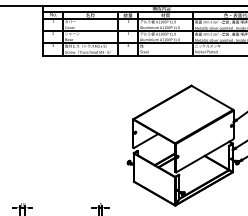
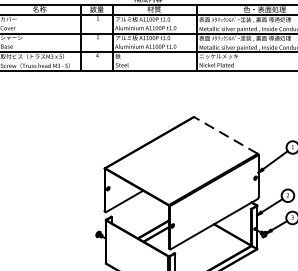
line: (212, 97) -> (226, 134), solid -> dashed

